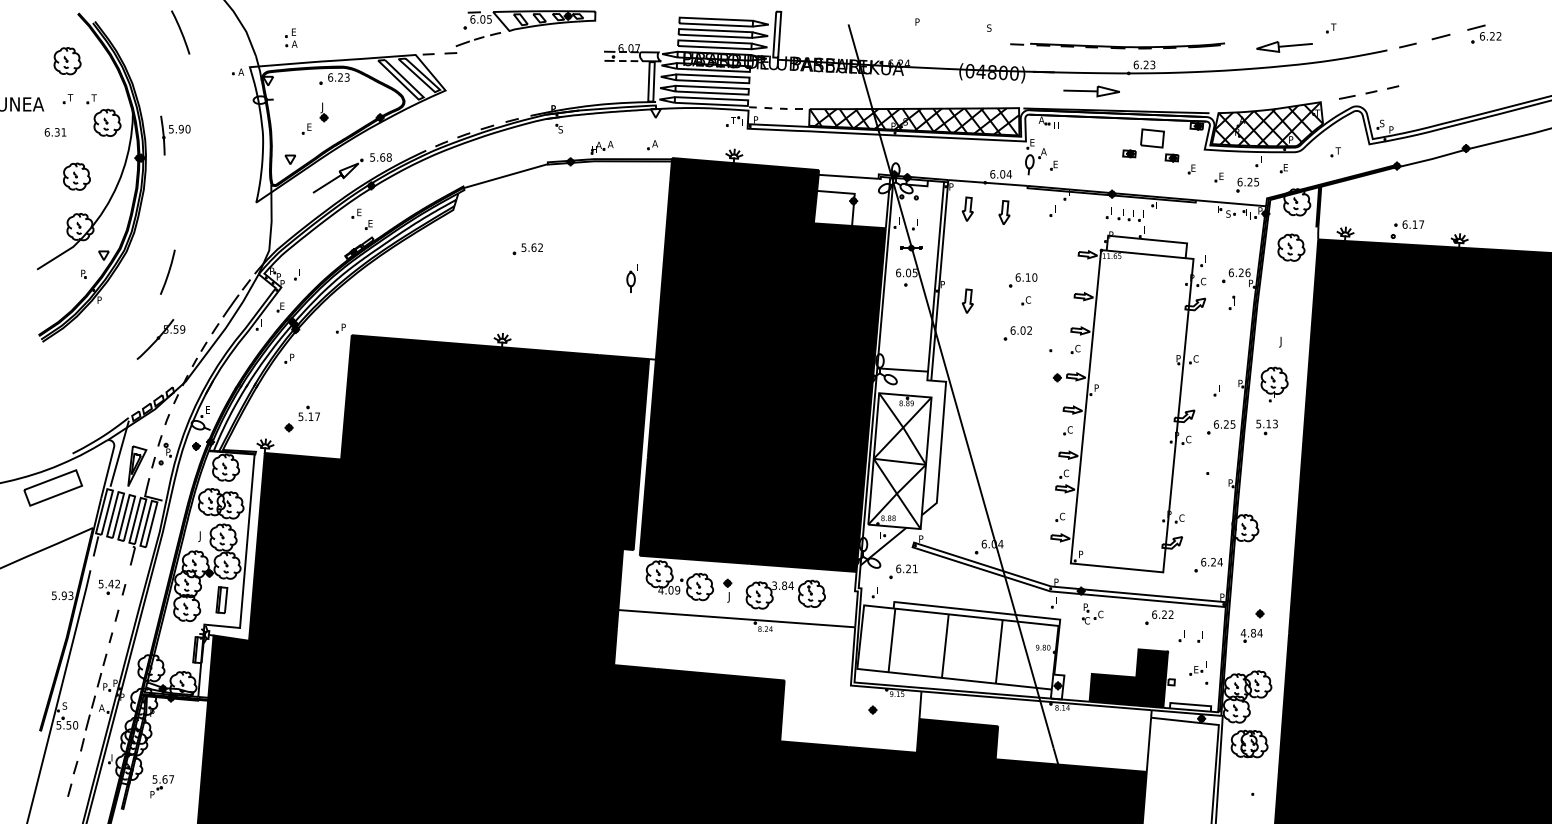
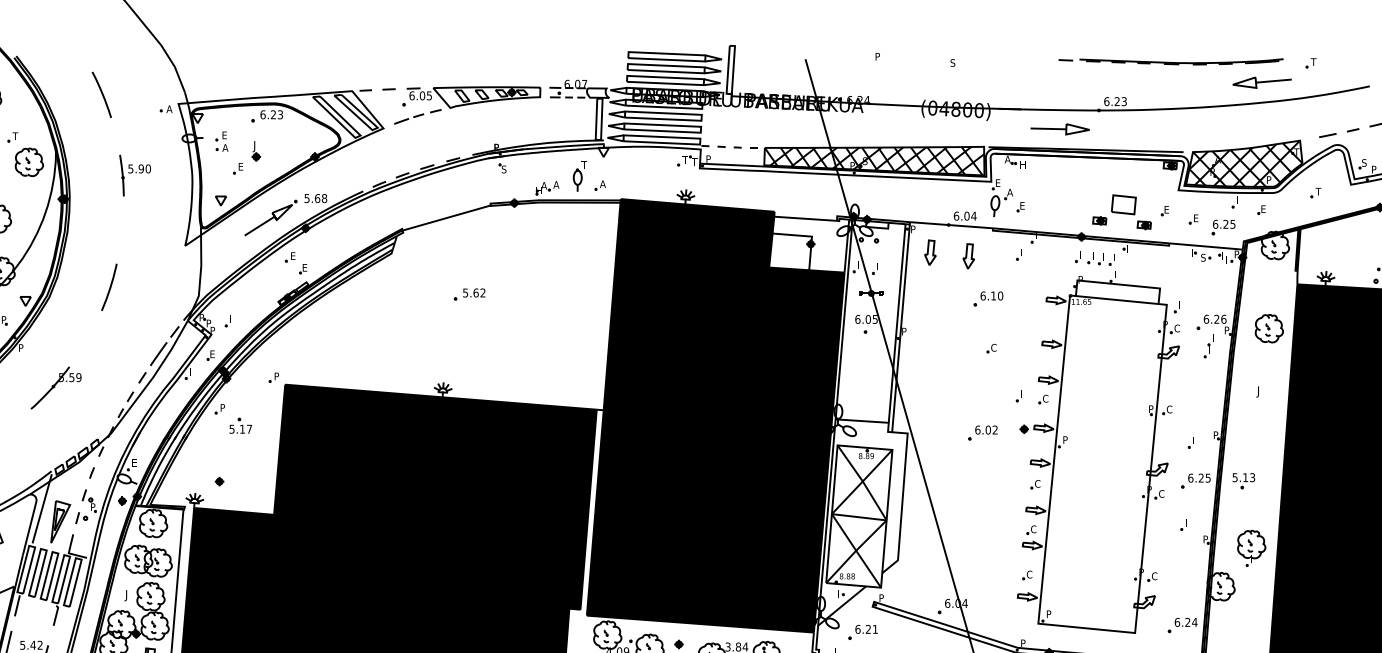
part: (525, 28) -> (467, 105), moved
line: (180, 32) -> (101, 94), moved
part: (291, 37) -> (222, 140), moved
part: (1117, 45) -> (1170, 61), moved
part: (175, 135) -> (135, 175), moved
part: (1150, 145) -> (1121, 212), moved
part: (1291, 247) -> (1269, 328), moved
line: (168, 271) -> (110, 286), moved
part: (631, 278) -> (578, 176), moved
part: (1023, 280) -> (988, 299), moved
part: (967, 300) -> (930, 348), removed
part: (1017, 333) -> (982, 433), moved
part: (160, 339) -> (55, 388), moved
part: (1274, 384) -> (1251, 548), moved
part: (308, 413) -> (239, 425), moved

